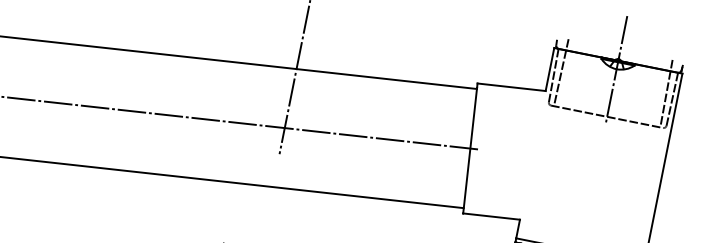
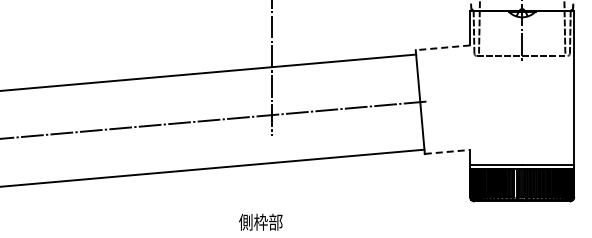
line: (511, 86) -> (442, 47), solid -> dashed
line: (491, 216) -> (447, 151), solid -> dashed

